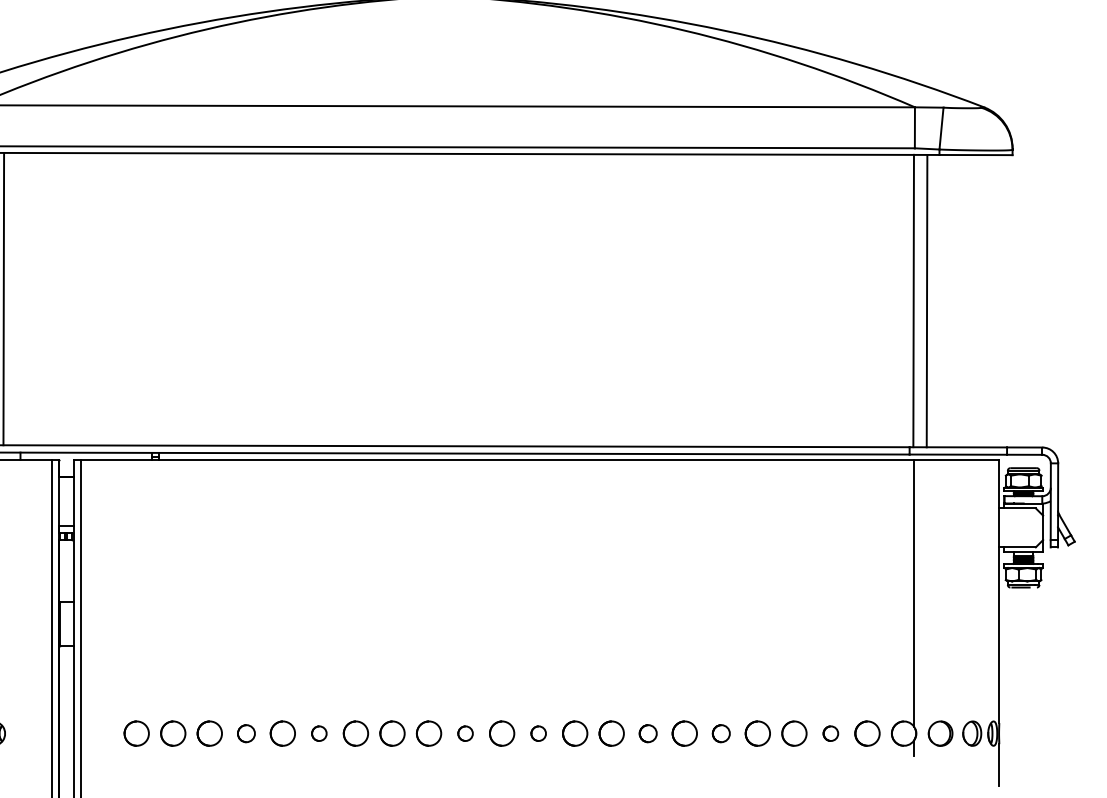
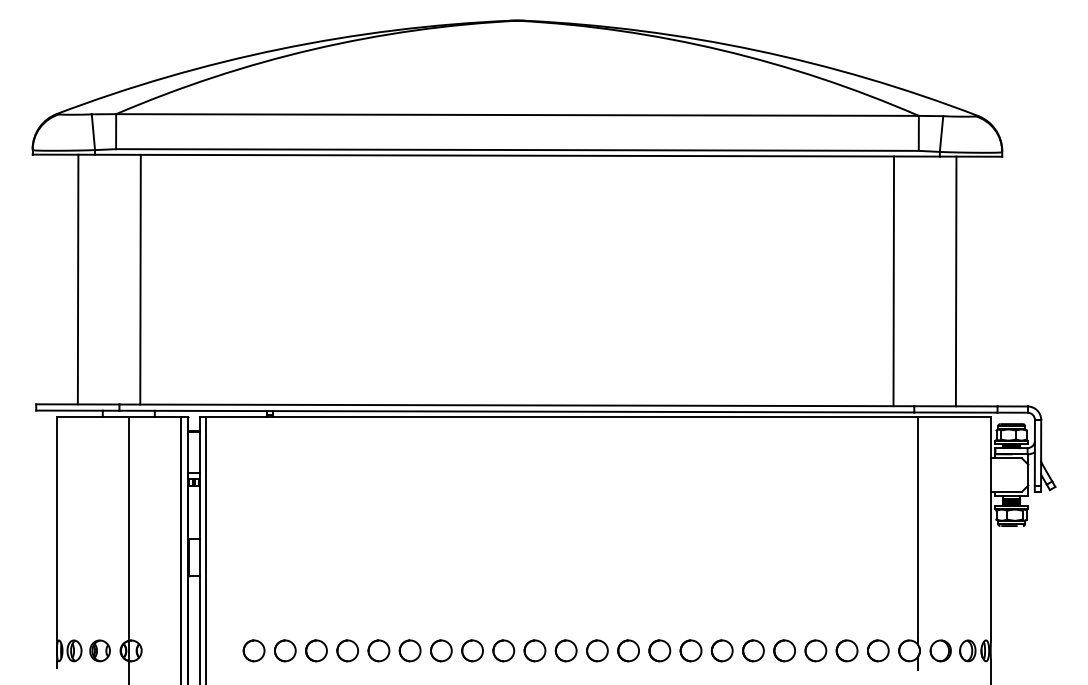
line: (913, 301) -> (893, 281), moved
line: (926, 301) -> (955, 281), moved
part: (246, 733) -> (347, 650), size x1.43
part: (318, 733) -> (409, 650), size x1.67
part: (464, 733) -> (534, 650), size x1.67
part: (538, 733) -> (597, 650), size x1.67
part: (647, 733) -> (690, 650), size x1.43
part: (721, 733) -> (753, 650), size x1.43
part: (830, 733) -> (846, 650), size x1.67

